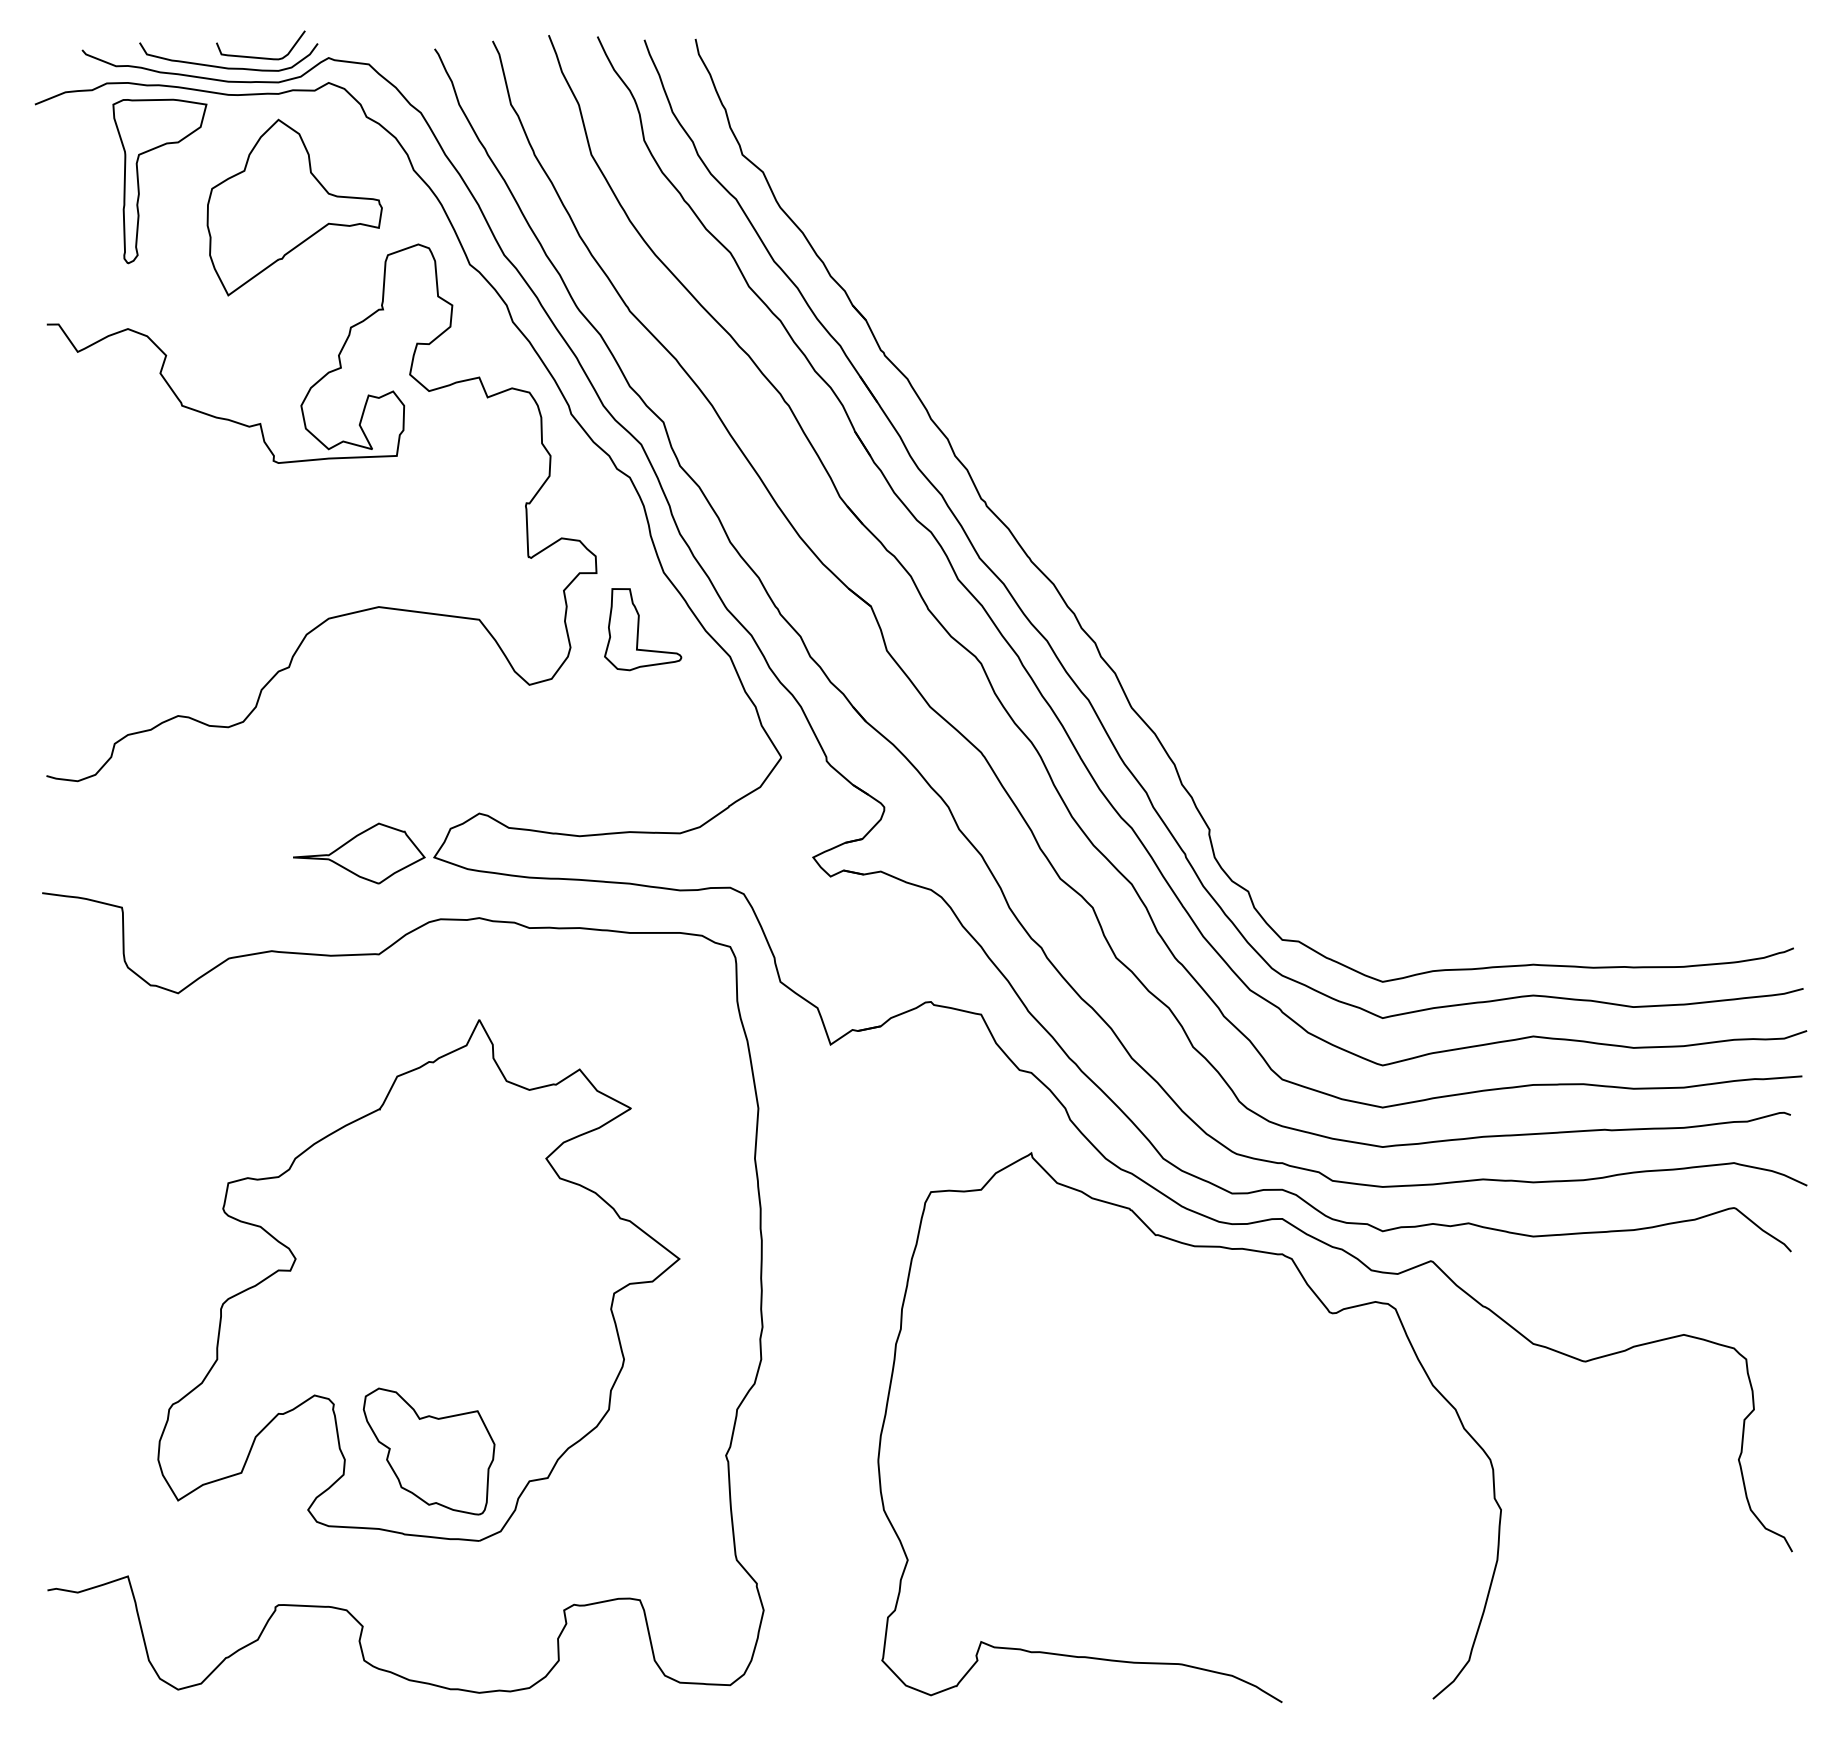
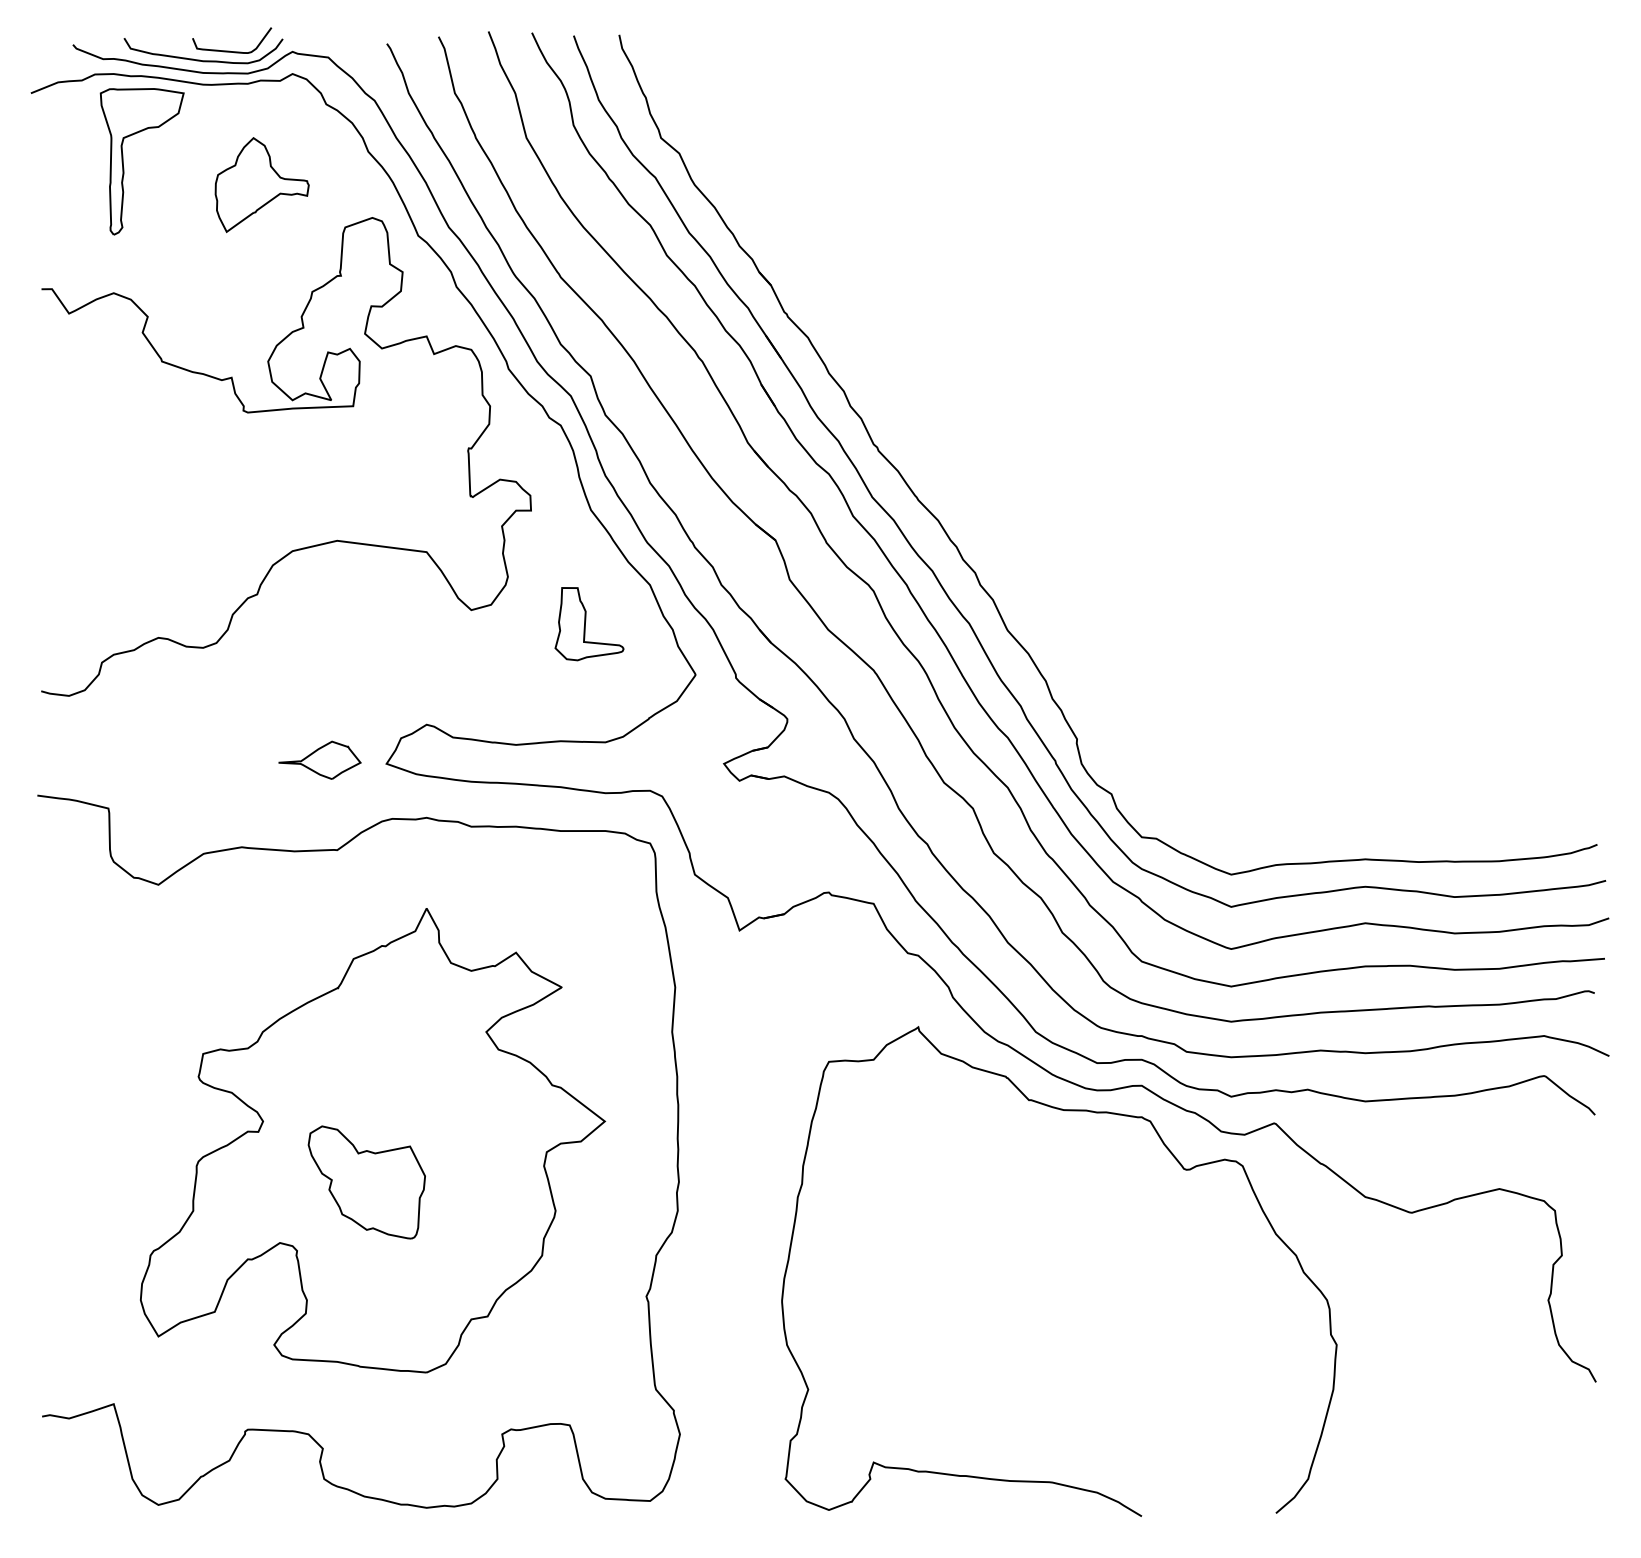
part: (294, 207) -> (262, 184), size x0.6
part: (643, 629) -> (589, 624), moved
part: (359, 853) -> (319, 760), size x0.7
part: (428, 1451) -> (366, 1182), moved

